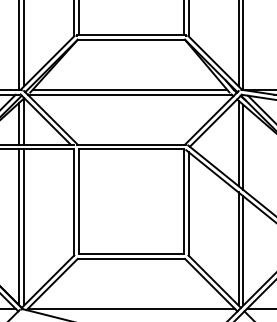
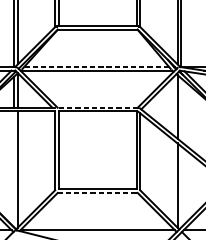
line: (129, 89) -> (96, 66), solid -> dashed
line: (131, 144) -> (97, 107), solid -> dashed
line: (243, 147) -> (181, 109), removed
line: (19, 227) -> (14, 169), removed
line: (243, 250) -> (181, 186), removed
line: (131, 259) -> (97, 193), solid -> dashed

